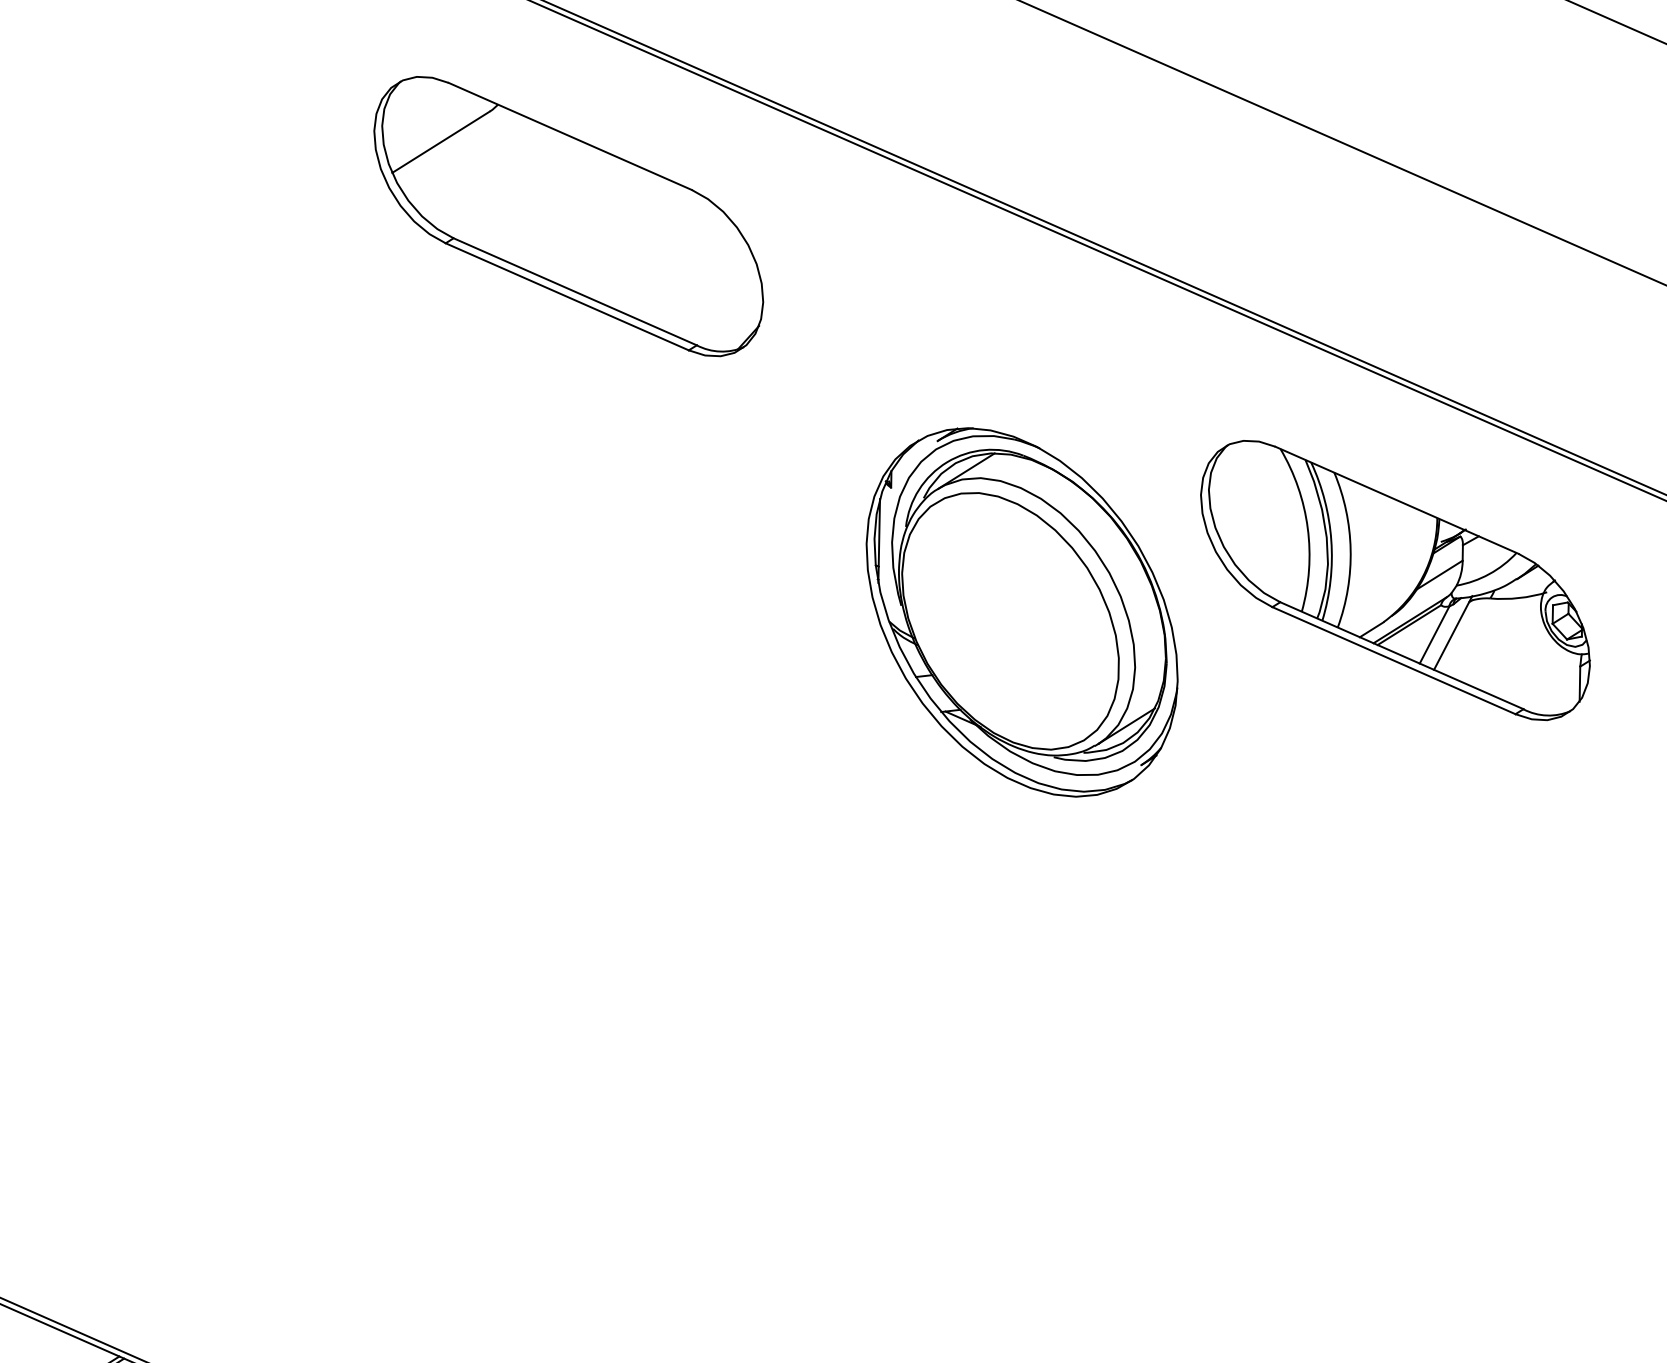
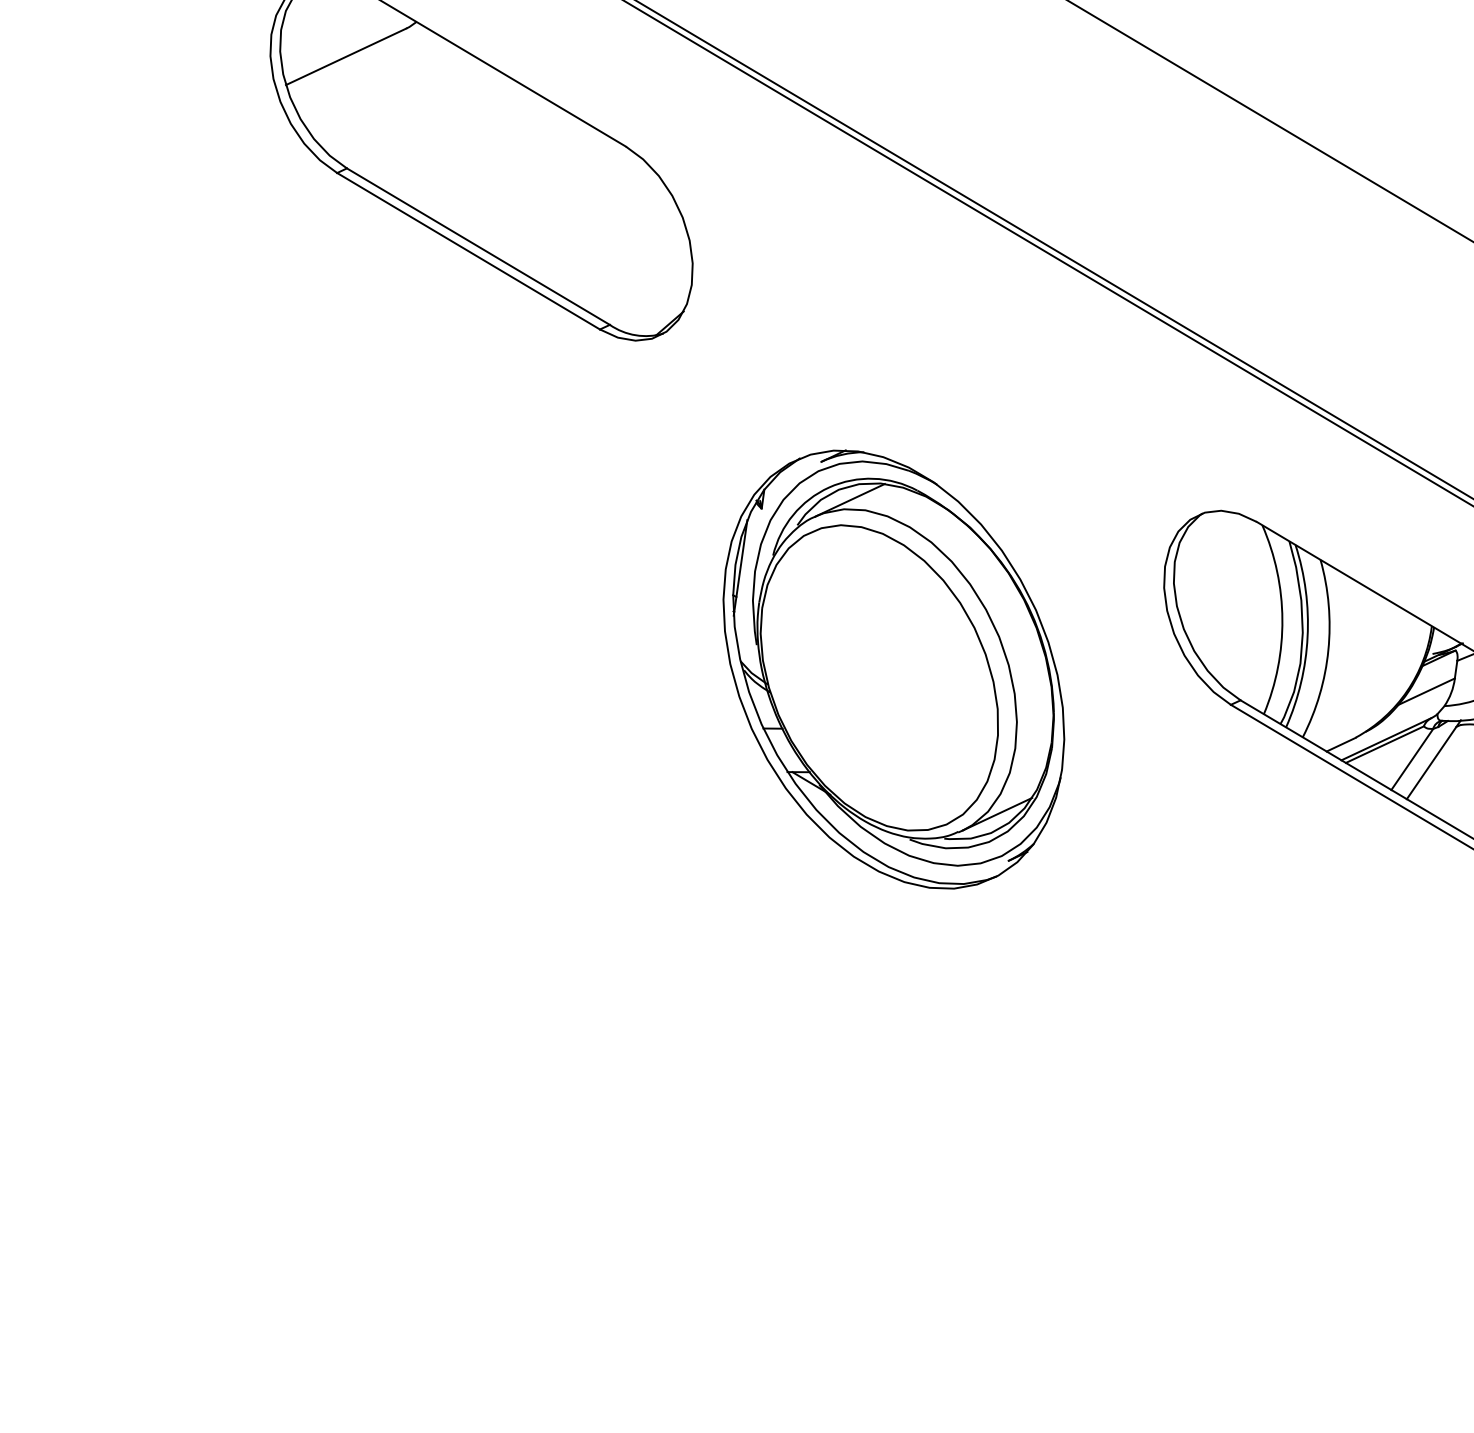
part: (1021, 612) -> (893, 669), moved

